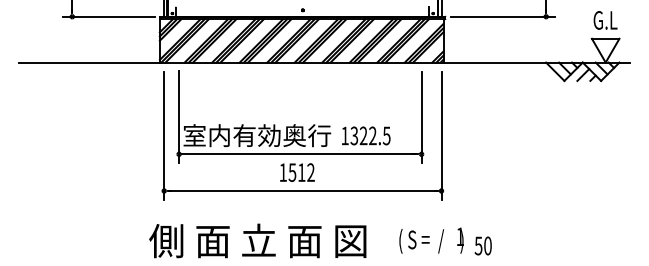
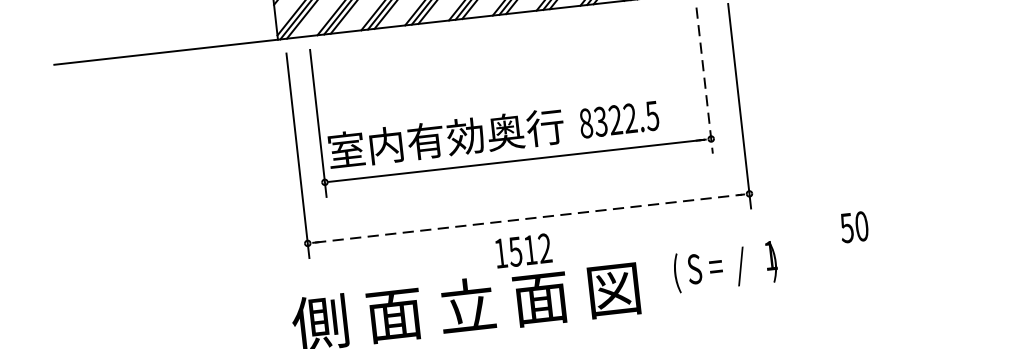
line: (421, 117) -> (704, 80), solid -> dashed
text: (344, 135) -> (585, 122), 1322.5 -> 8322.5
text: (297, 172) -> (523, 250), moved
line: (303, 190) -> (529, 217), solid -> dashed
text: (431, 240) -> (725, 266), moved
text: (482, 245) -> (853, 226), moved

